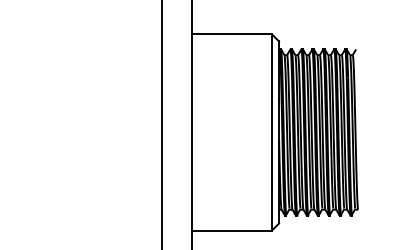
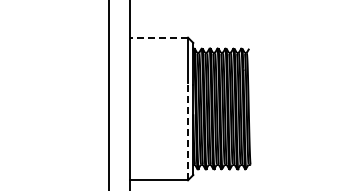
line: (231, 33) -> (158, 37), solid -> dashed
line: (272, 163) -> (188, 131), solid -> dashed

